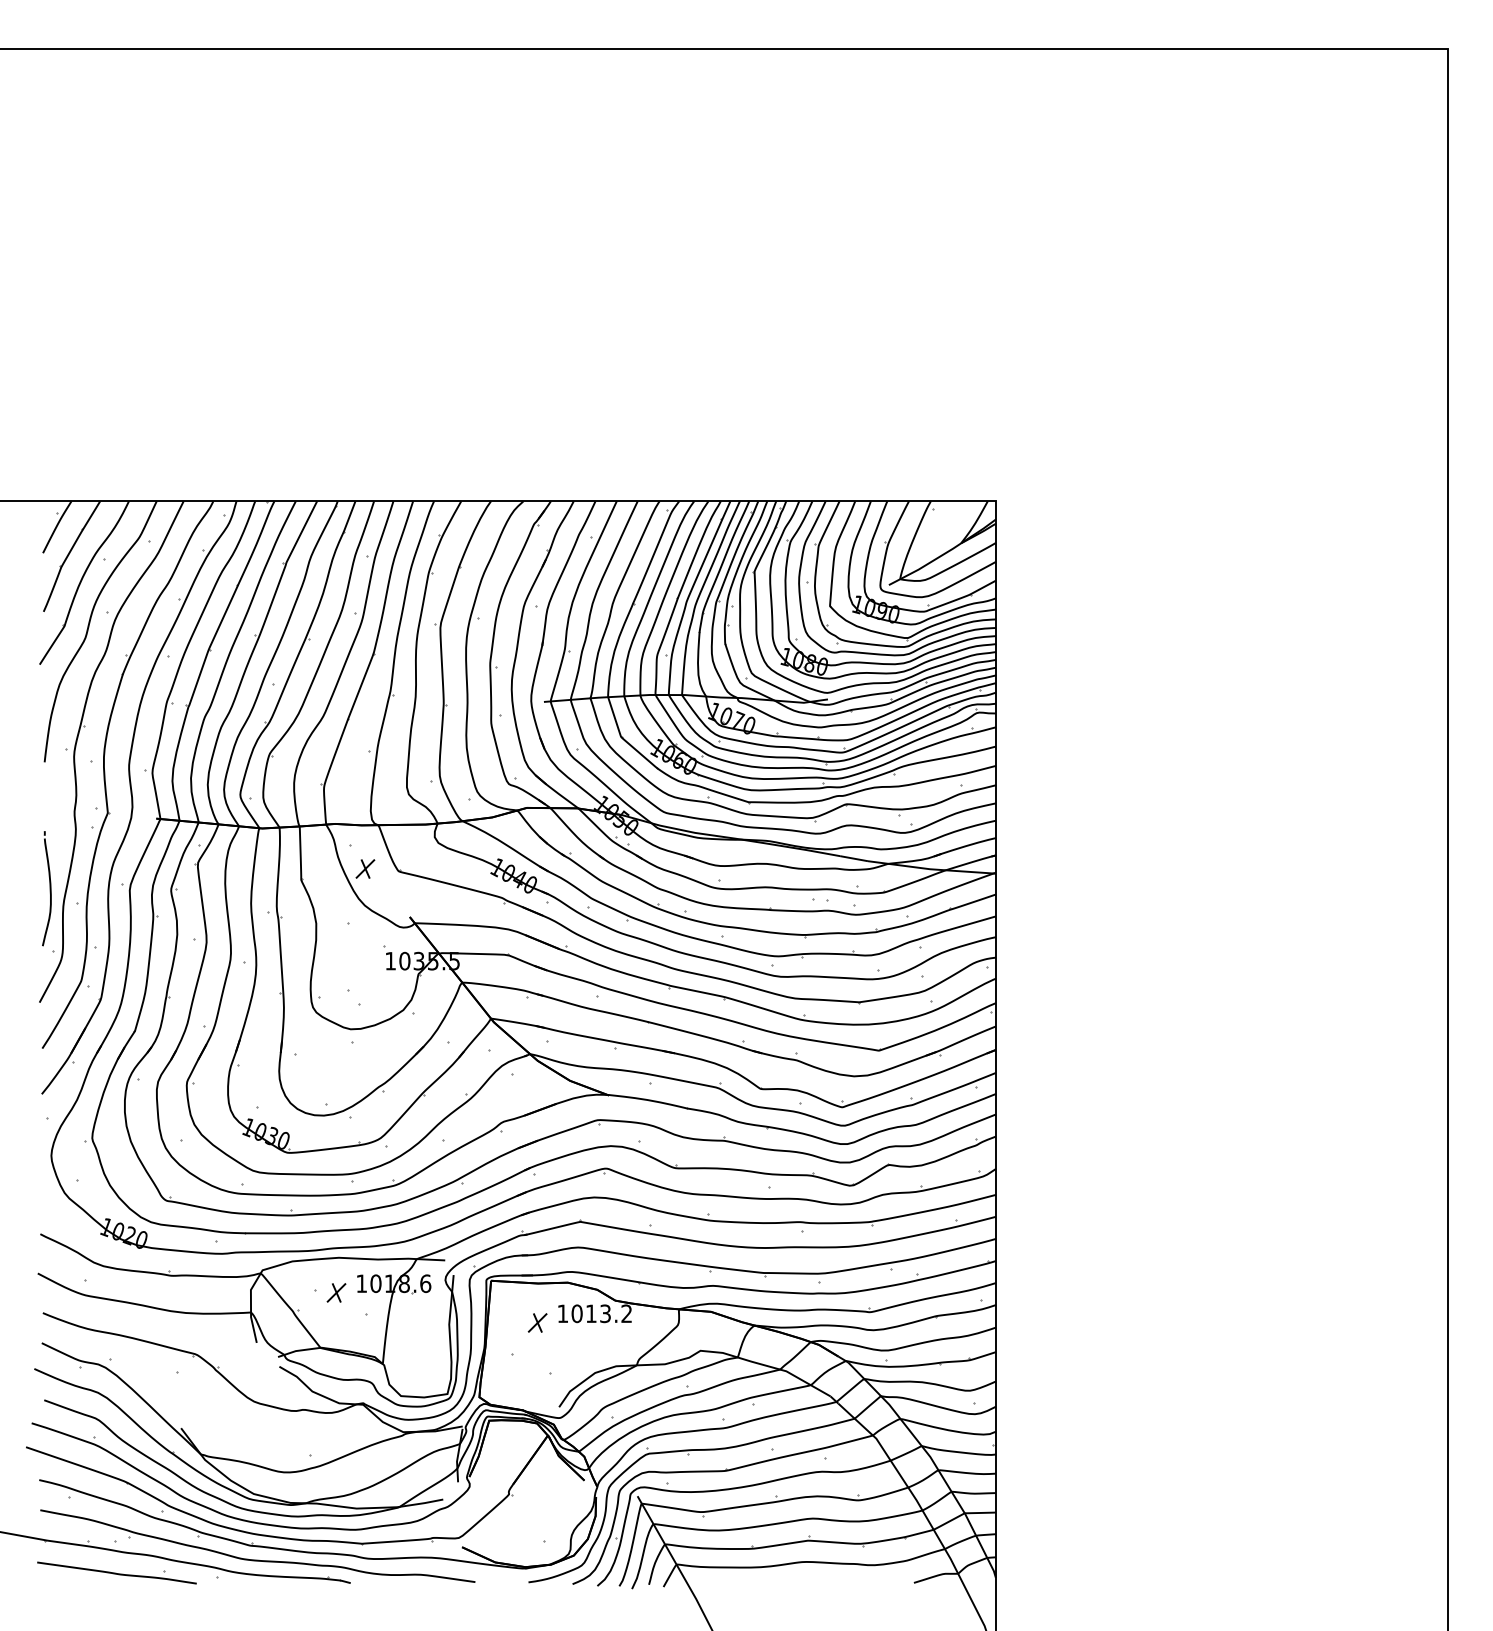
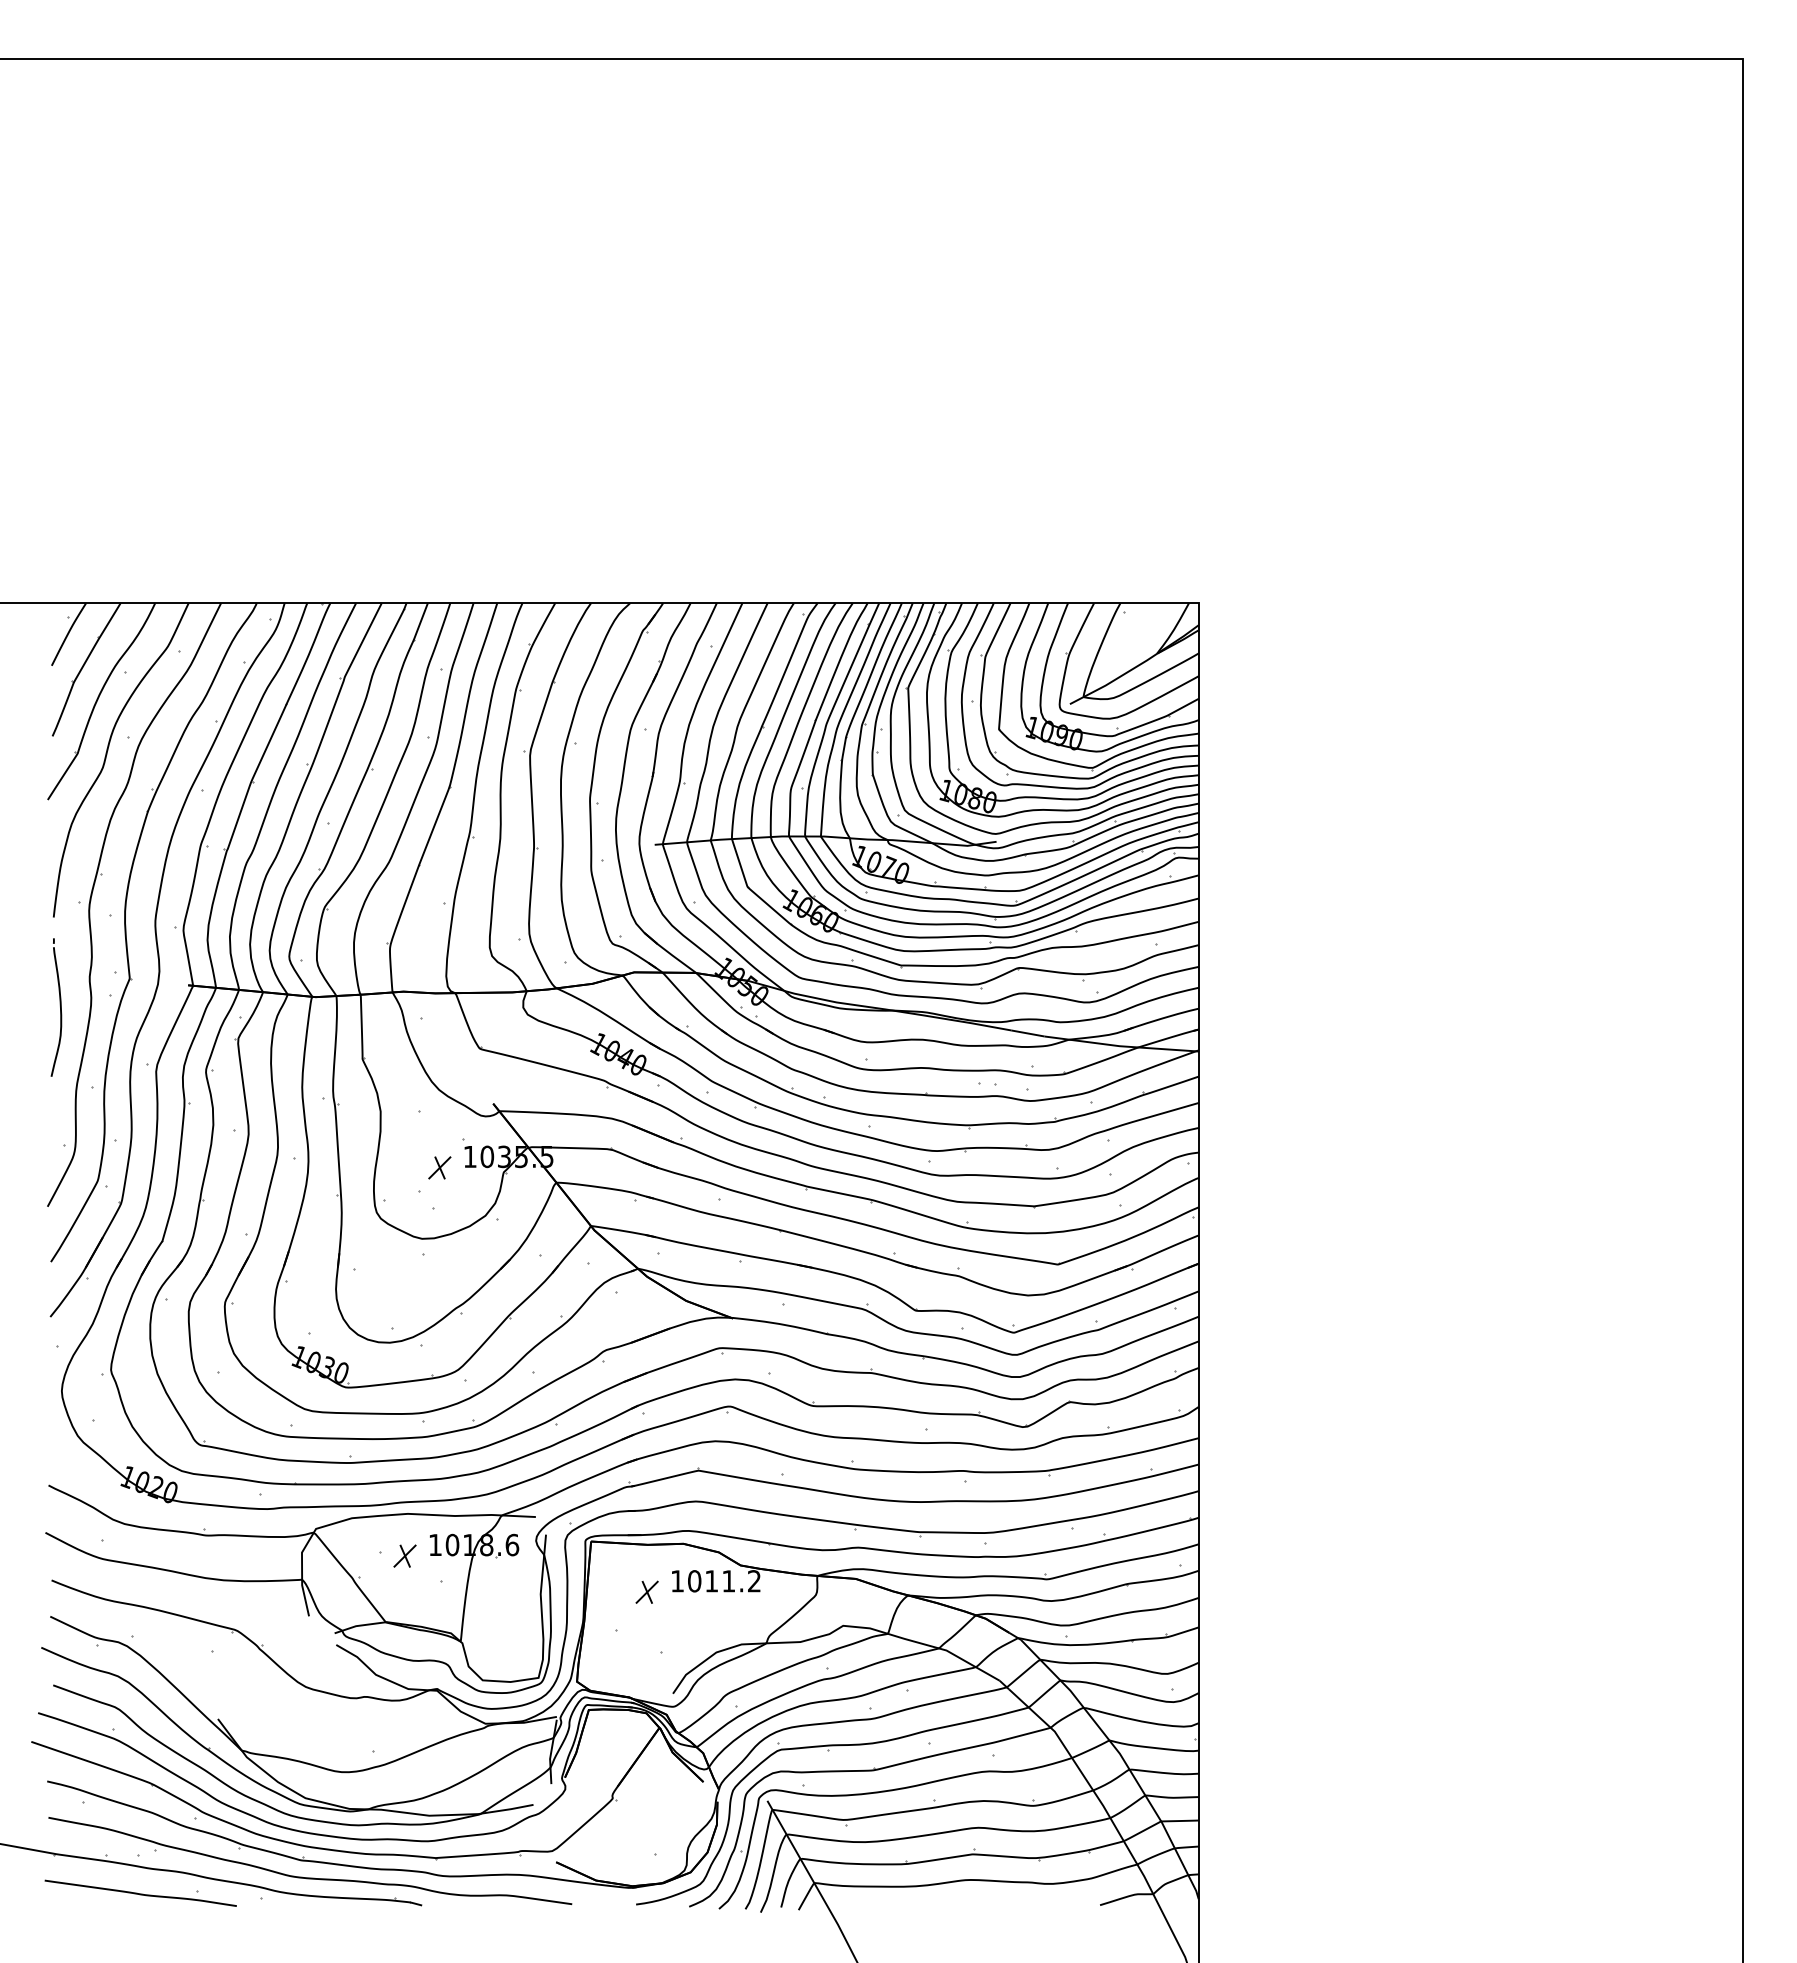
part: (365, 868) -> (439, 1167), moved
part: (46, 888) -> (56, 1007), moved
text: (605, 1313) -> (728, 1581), 1013.2 -> 1011.2

